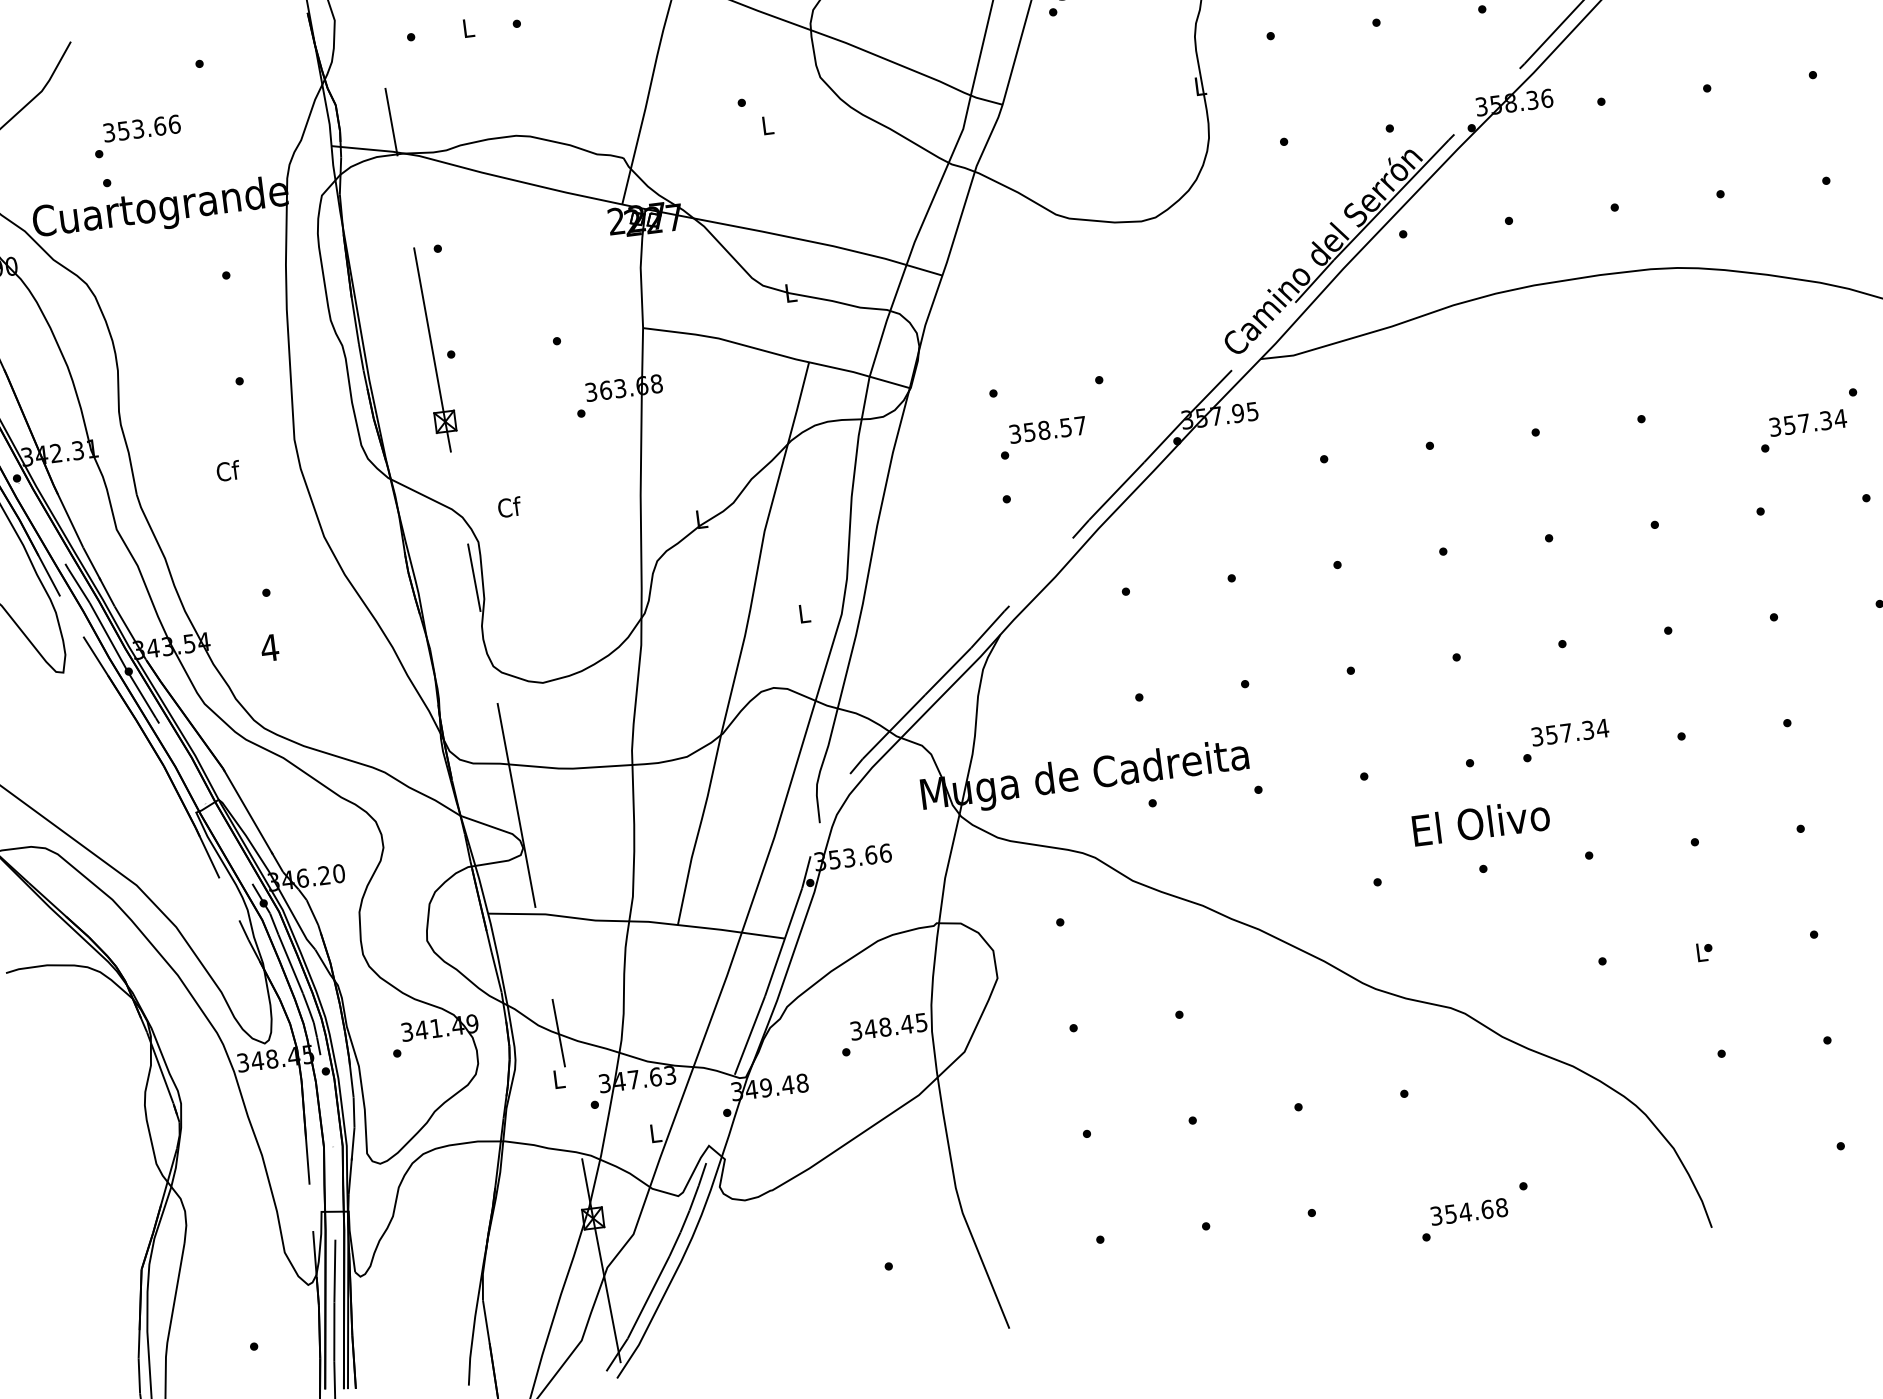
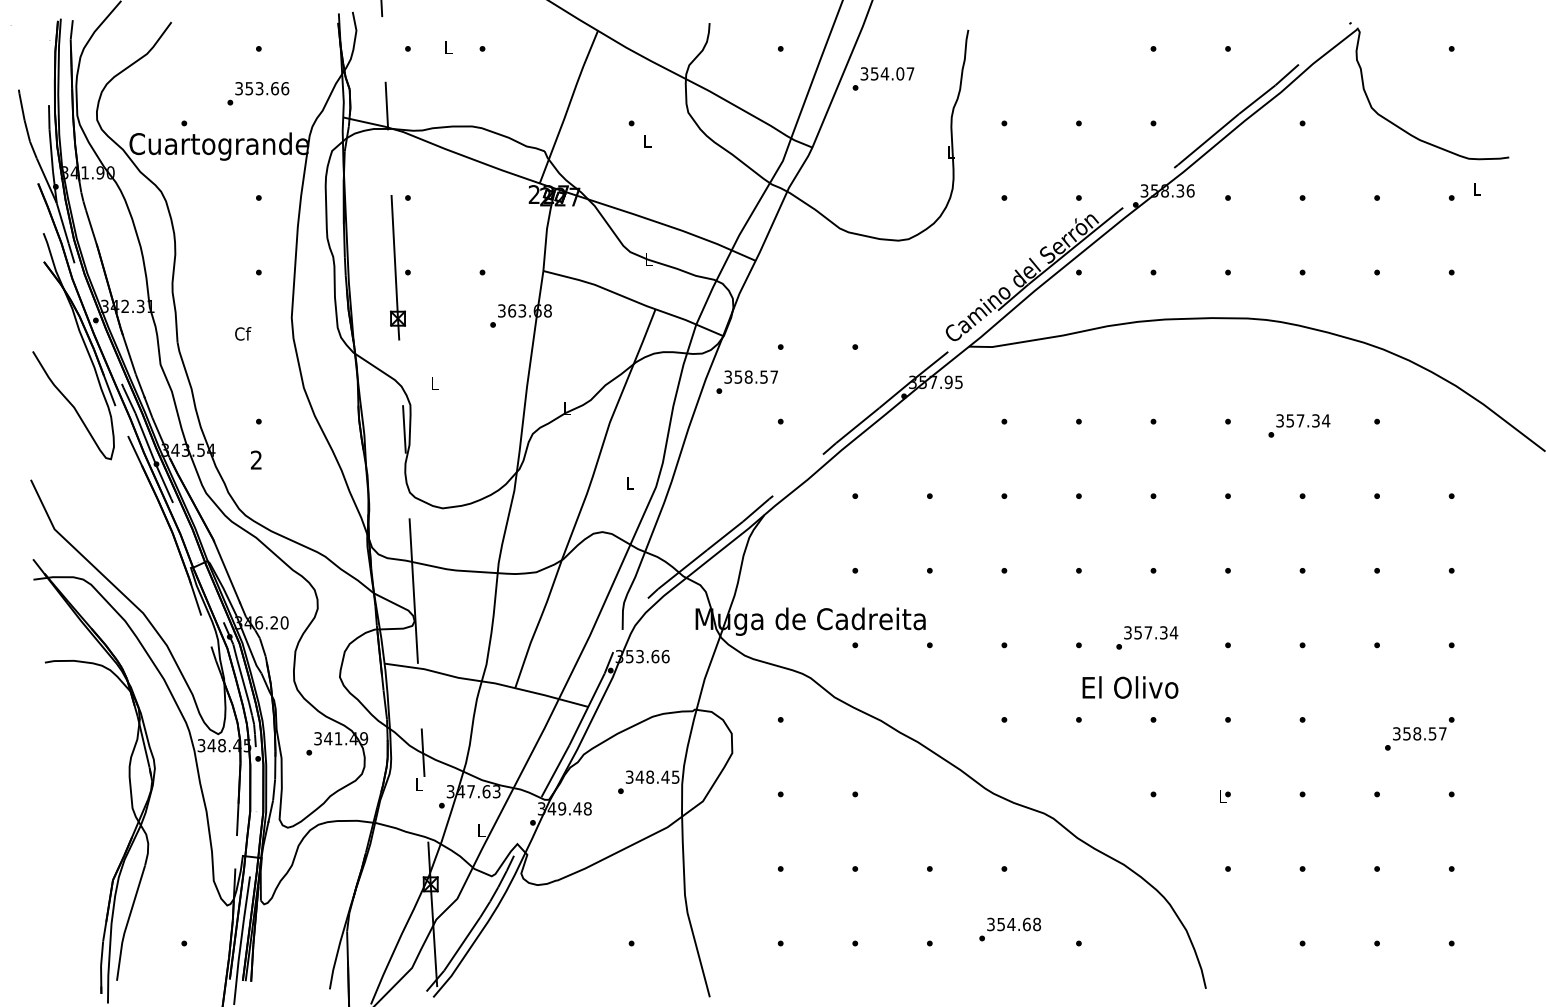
text: (137, 136) -> (258, 93), moved
text: (1803, 430) -> (1299, 425), moved
text: (1041, 436) -> (746, 381), moved
text: (510, 507) -> (435, 383), Cf -> L
text: (269, 646) -> (256, 459), 4 -> 2
text: (1481, 822) -> (1130, 687), moved
text: (1463, 1219) -> (1009, 929), moved

